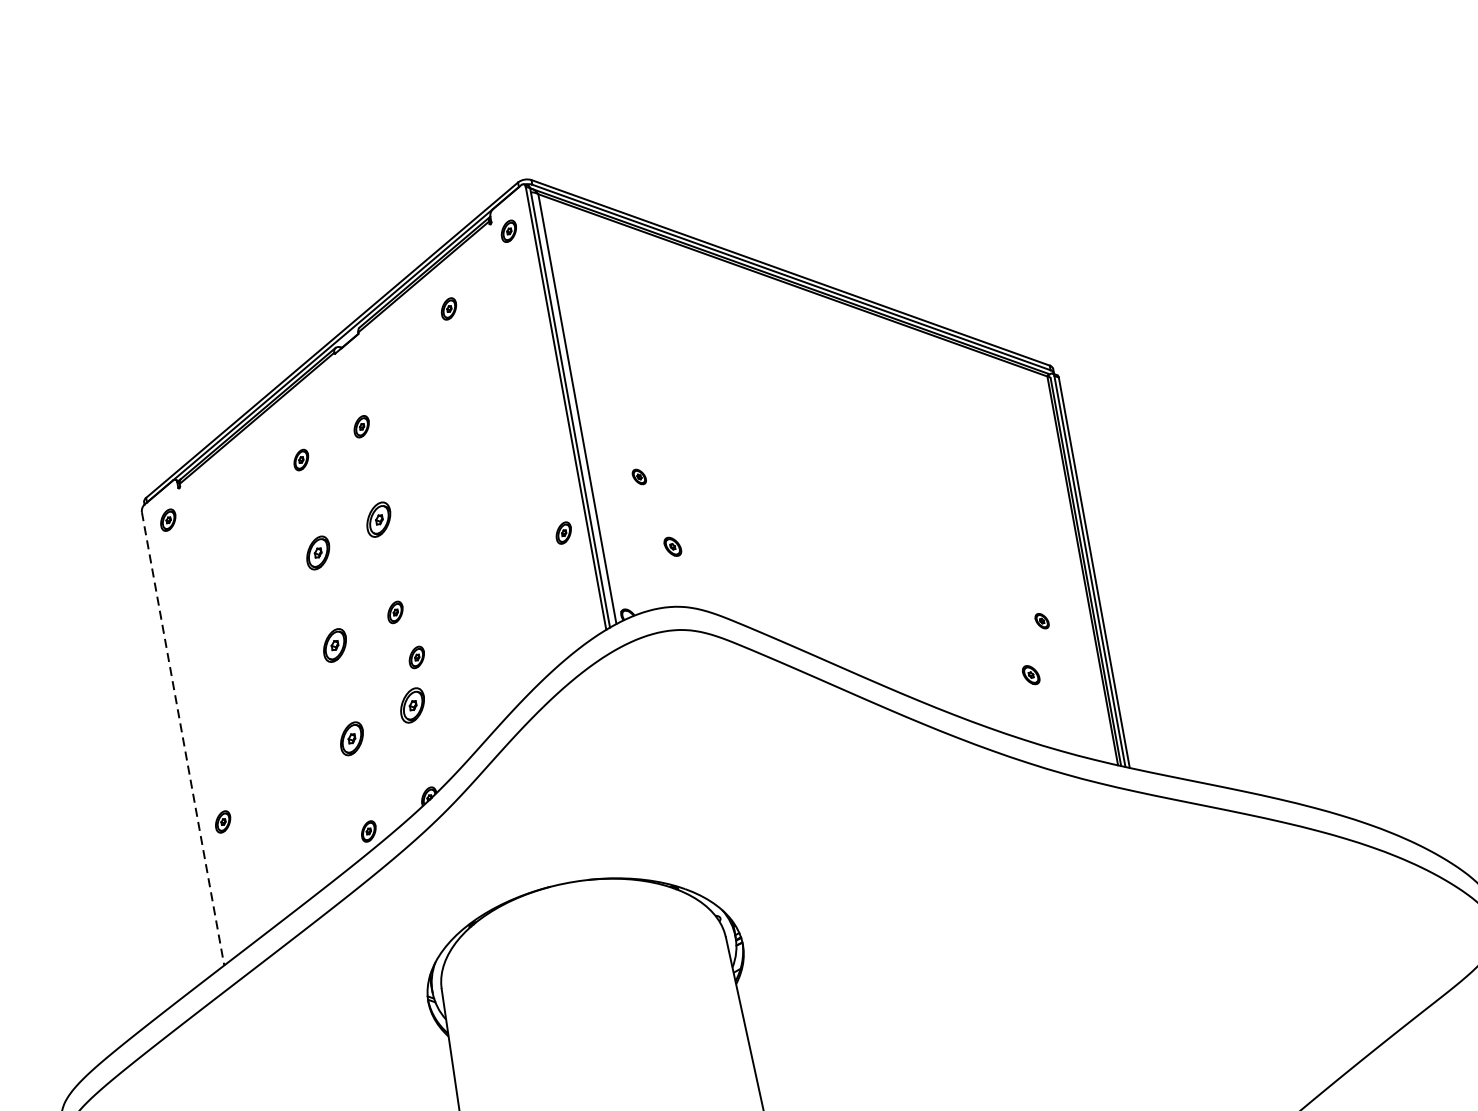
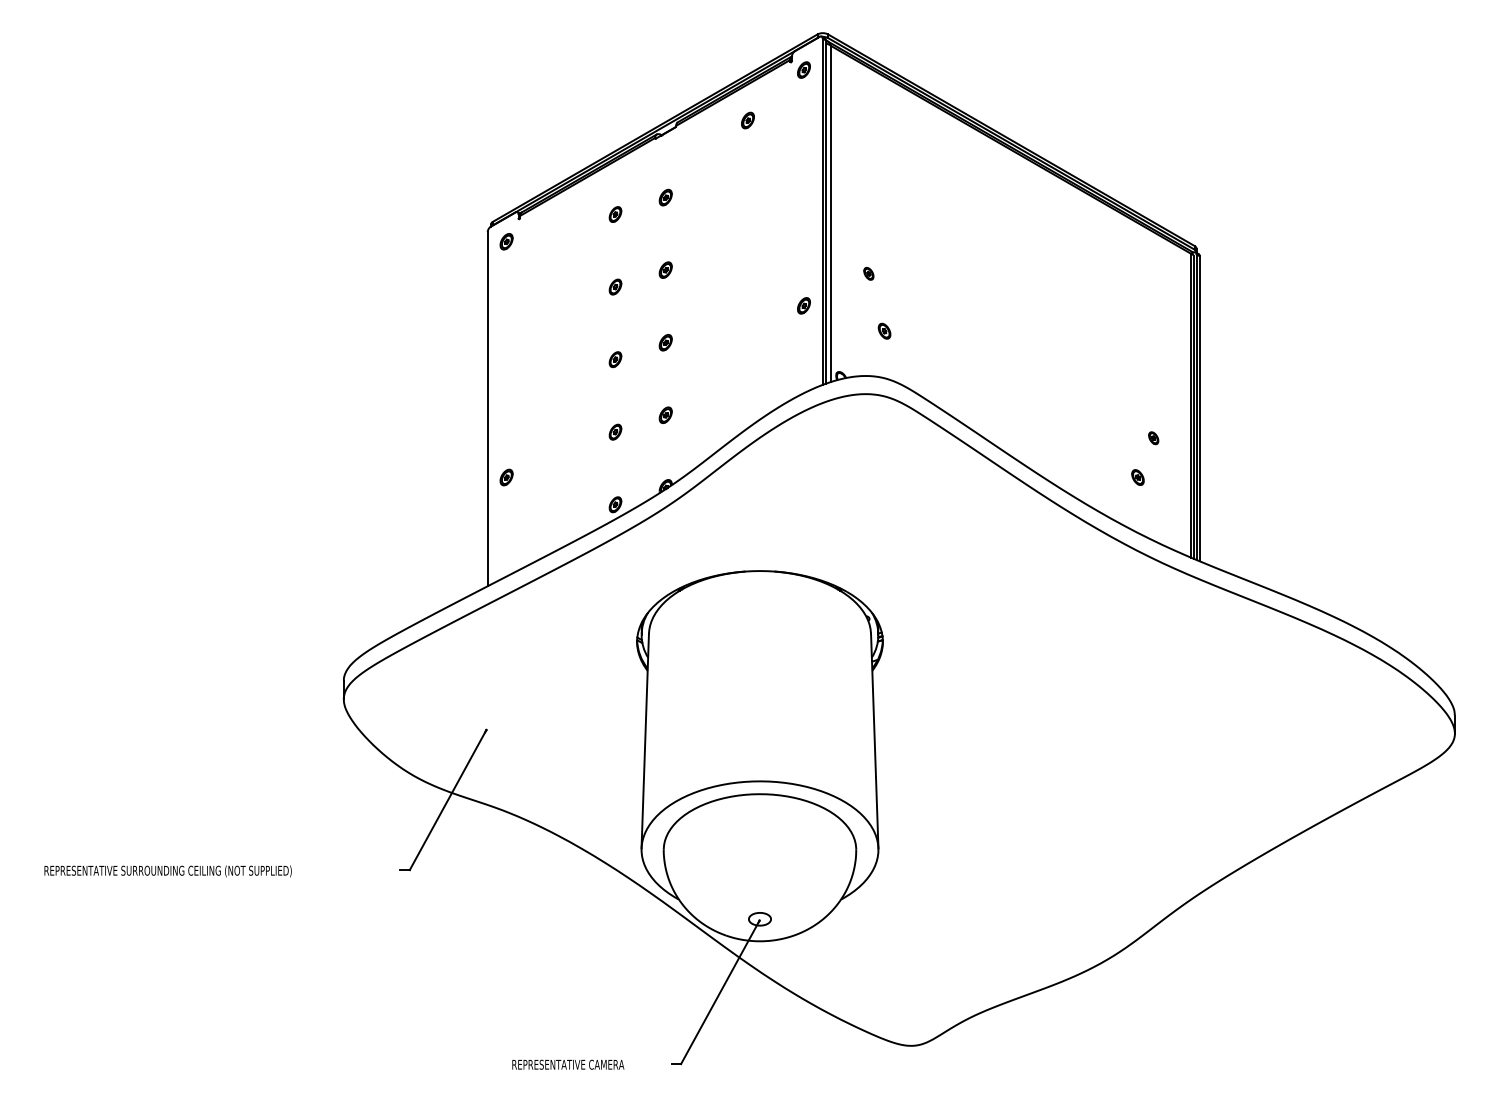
part: (378, 518) -> (665, 269), size x0.62
part: (318, 552) -> (615, 286), size x0.62
part: (335, 645) -> (615, 359), size x0.62
part: (416, 657) -> (675, 379), removed
part: (411, 704) -> (665, 414), size x0.62
part: (351, 737) -> (615, 431), size x0.62
line: (182, 739) -> (487, 409), dashed -> solid

